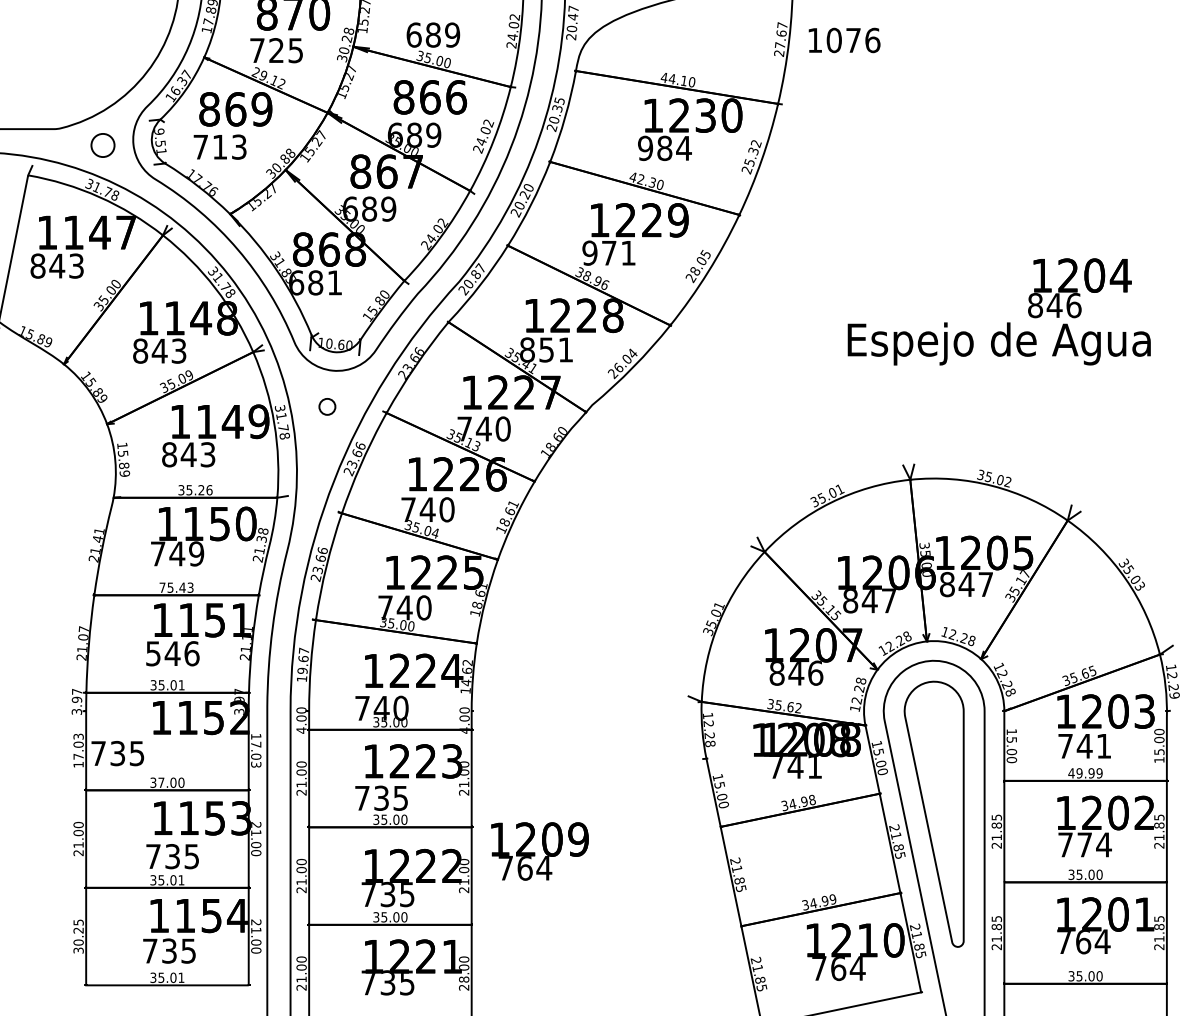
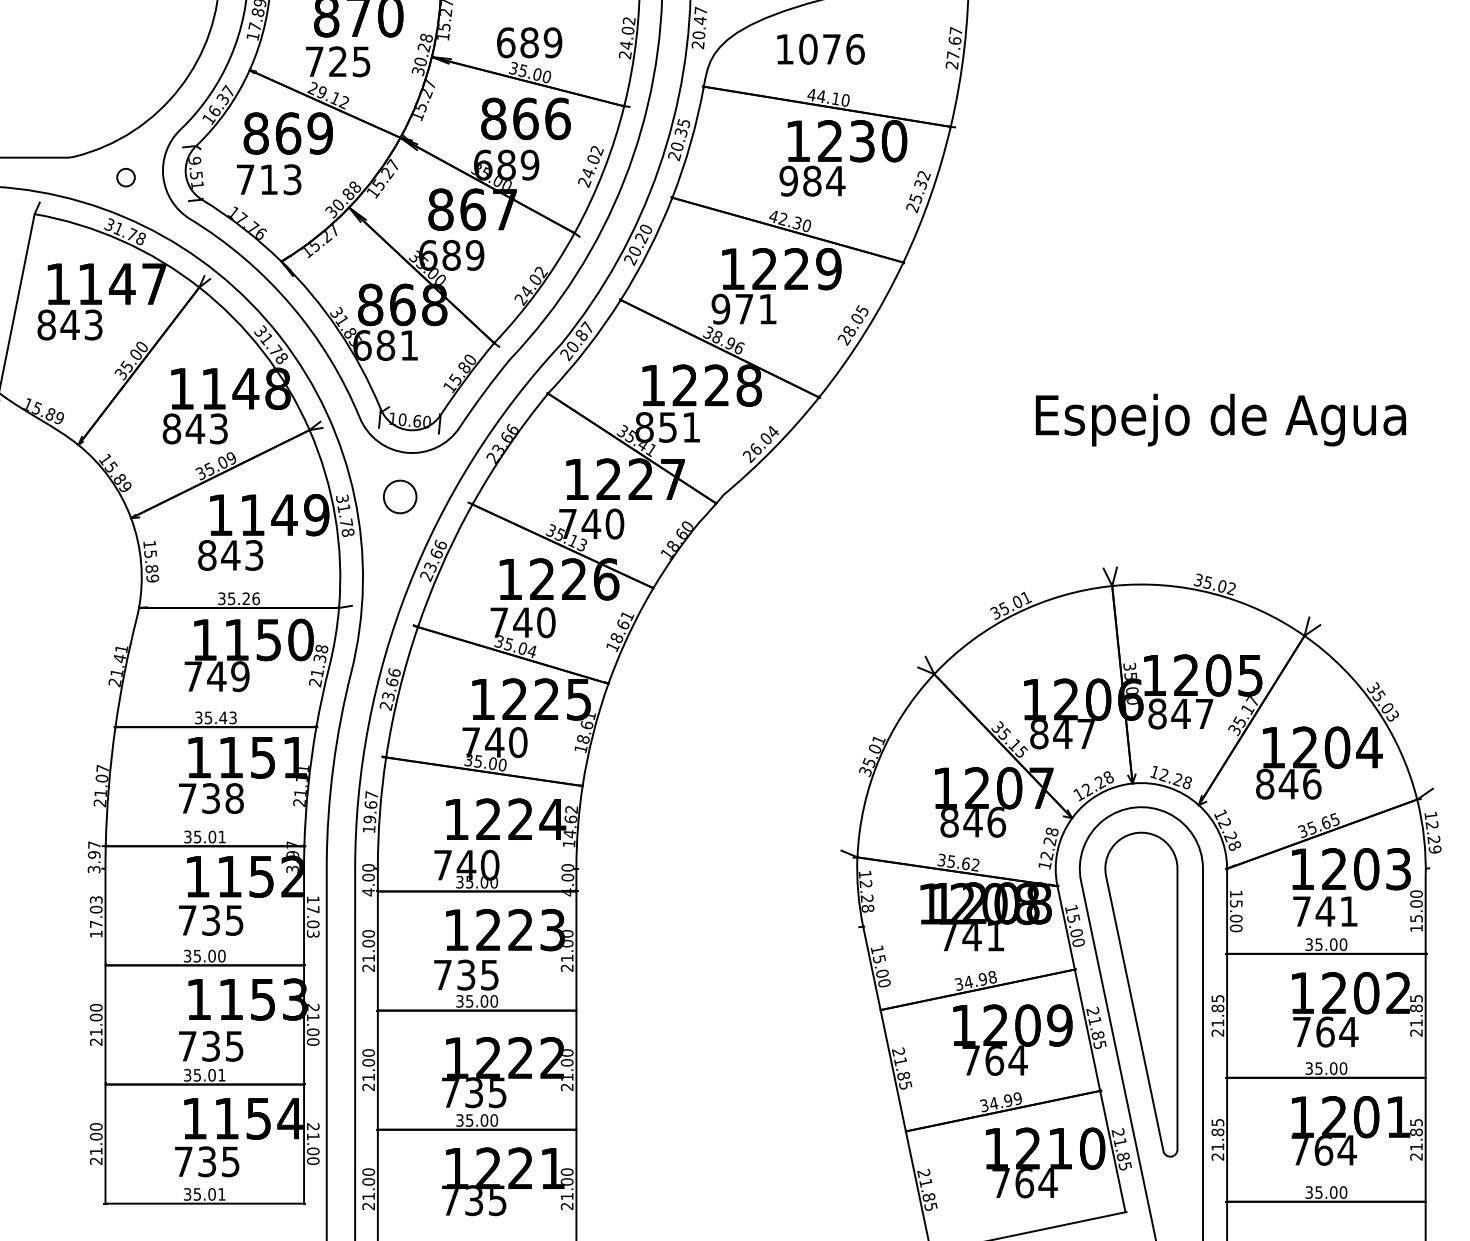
text: (844, 39) -> (820, 48), moved
circle: (102, 145) -> (125, 177), size x0.62
text: (1079, 287) -> (1319, 762), moved
circle: (326, 406) -> (399, 496), size x1.67
text: (162, 587) -> (198, 717), 75.43 -> 35.43
text: (172, 653) -> (211, 798), 546 -> 738
text: (118, 753) -> (211, 920), moved
text: (1085, 773) -> (1326, 944), 49.99 -> 35.00
text: (160, 783) -> (196, 956), 37.00 -> 35.00
text: (1084, 844) -> (1325, 1031), 774 -> 764
text: (539, 850) -> (1012, 1039), moved
text: (78, 936) -> (95, 1143), 30.25 -> 21.00
text: (463, 979) -> (566, 1196), 28.00 -> 21.00

